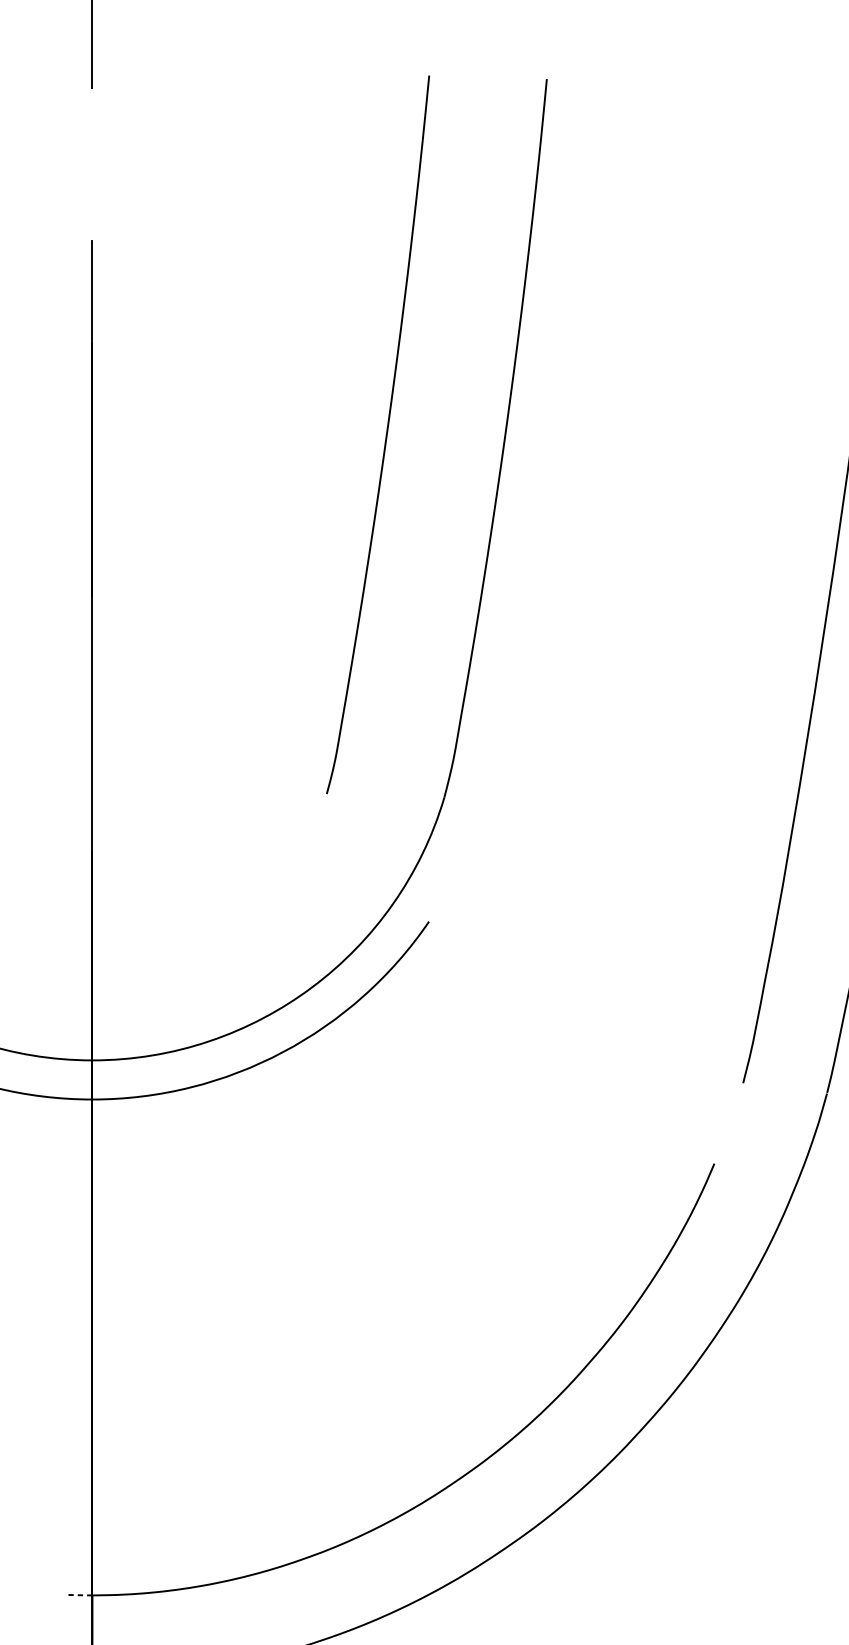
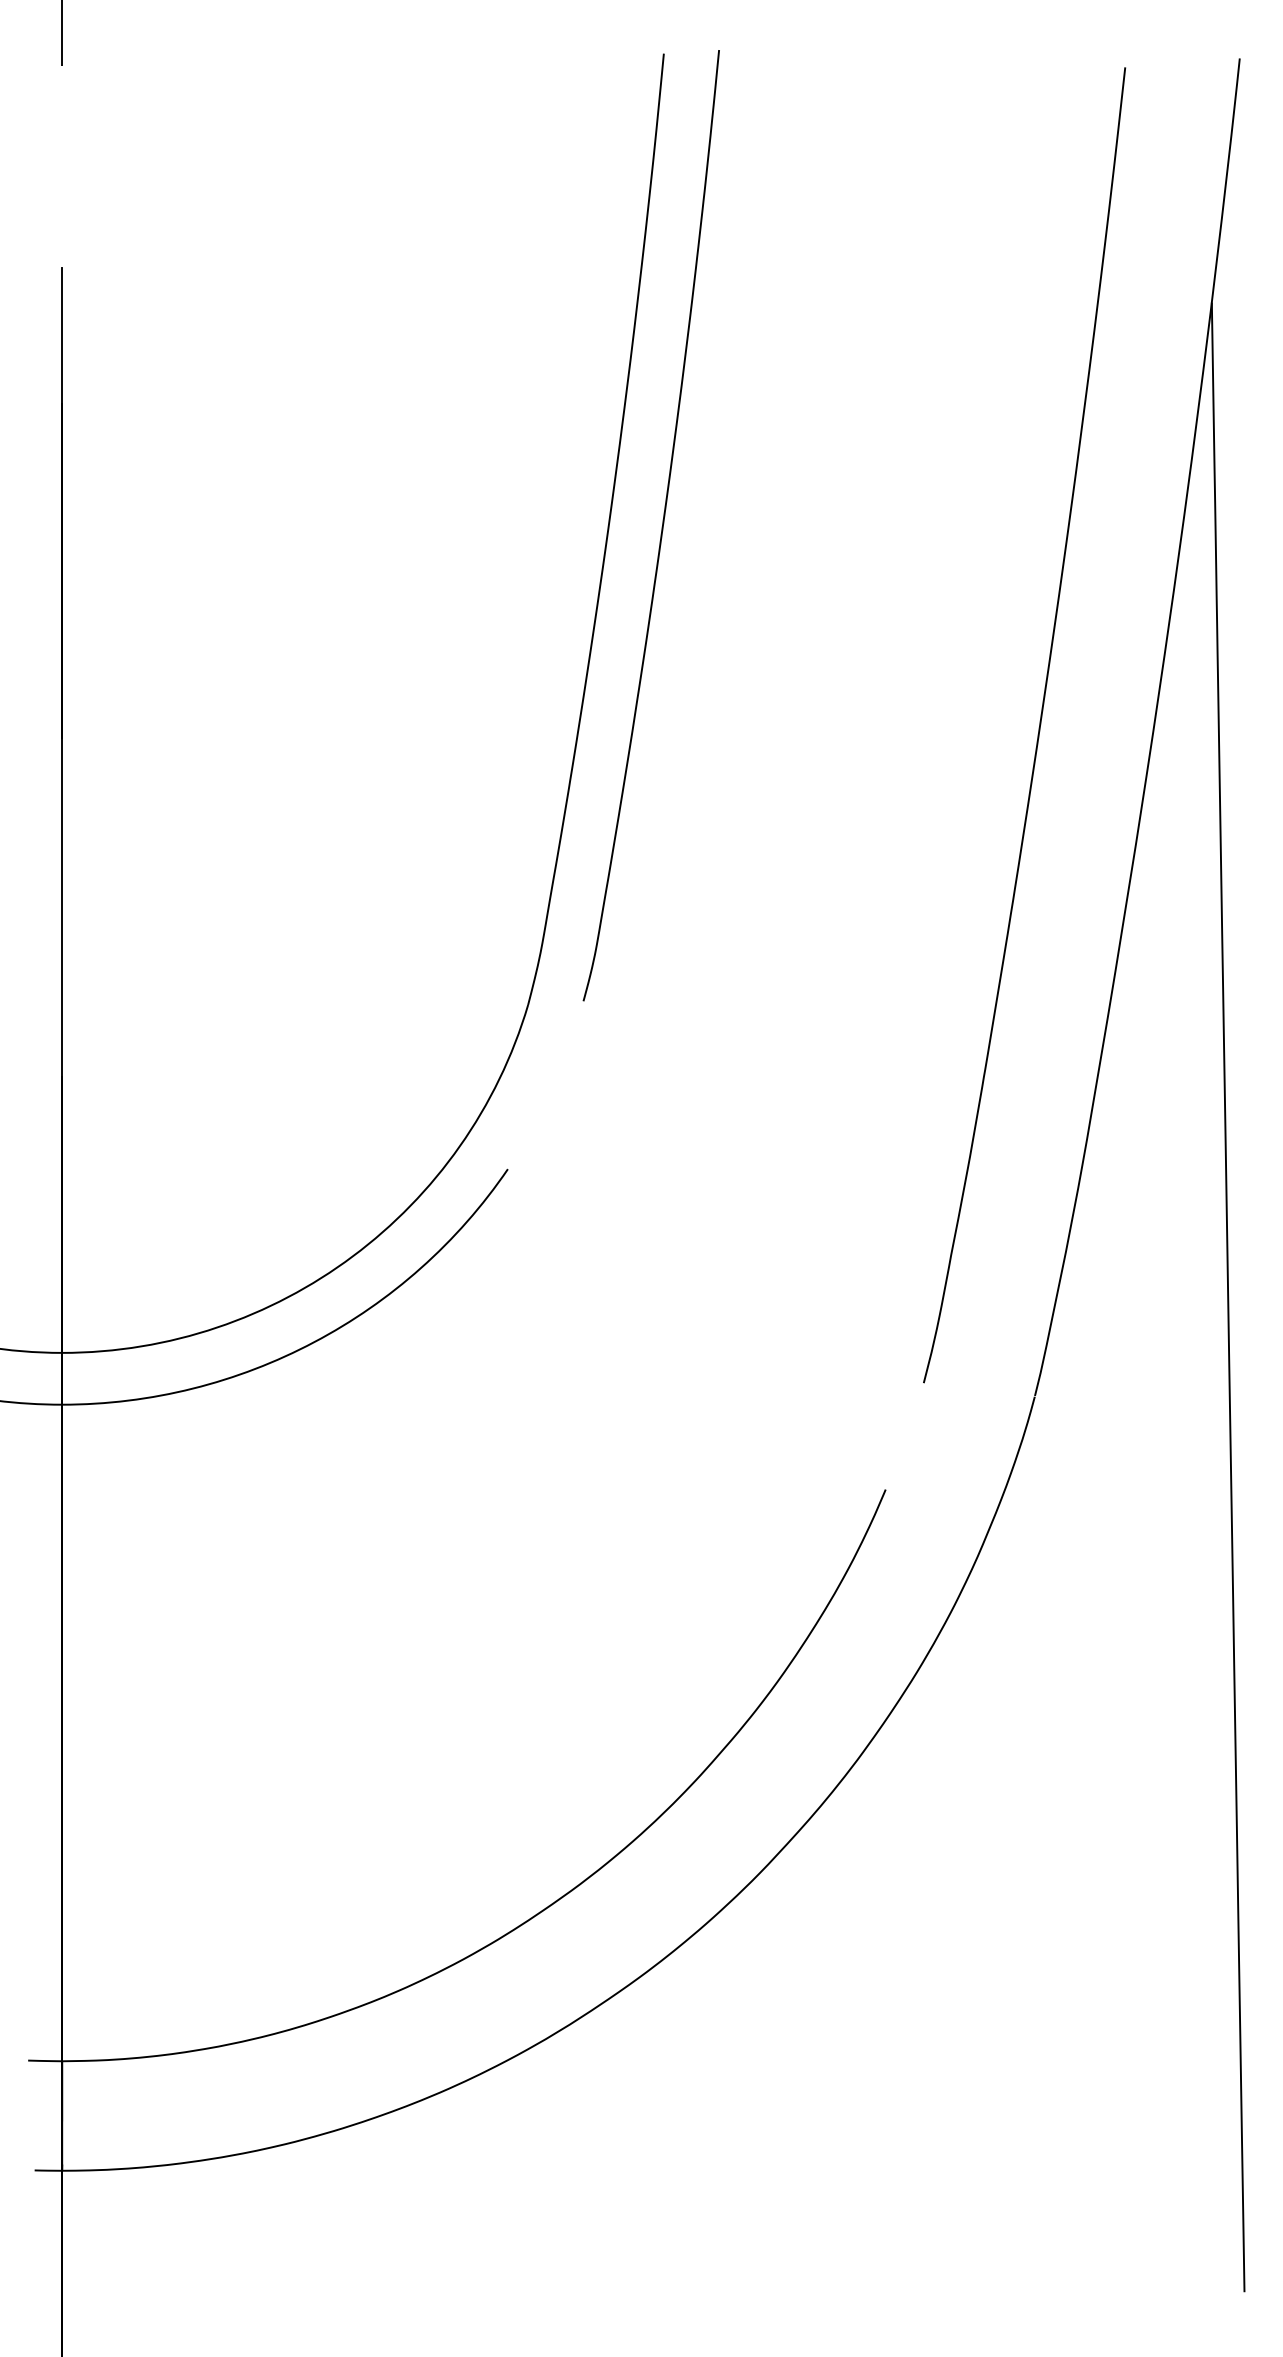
curve: (385, 435) -> (661, 526), moved
line: (79, 1595) -> (45, 2061), dashed -> solid

